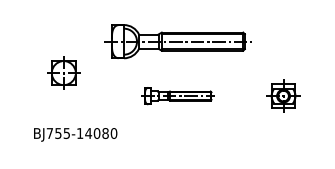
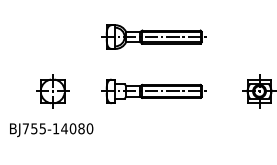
part: (177, 41) -> (153, 36), size x0.71
part: (63, 72) -> (52, 90), moved
part: (177, 95) -> (153, 90), size x1.43

